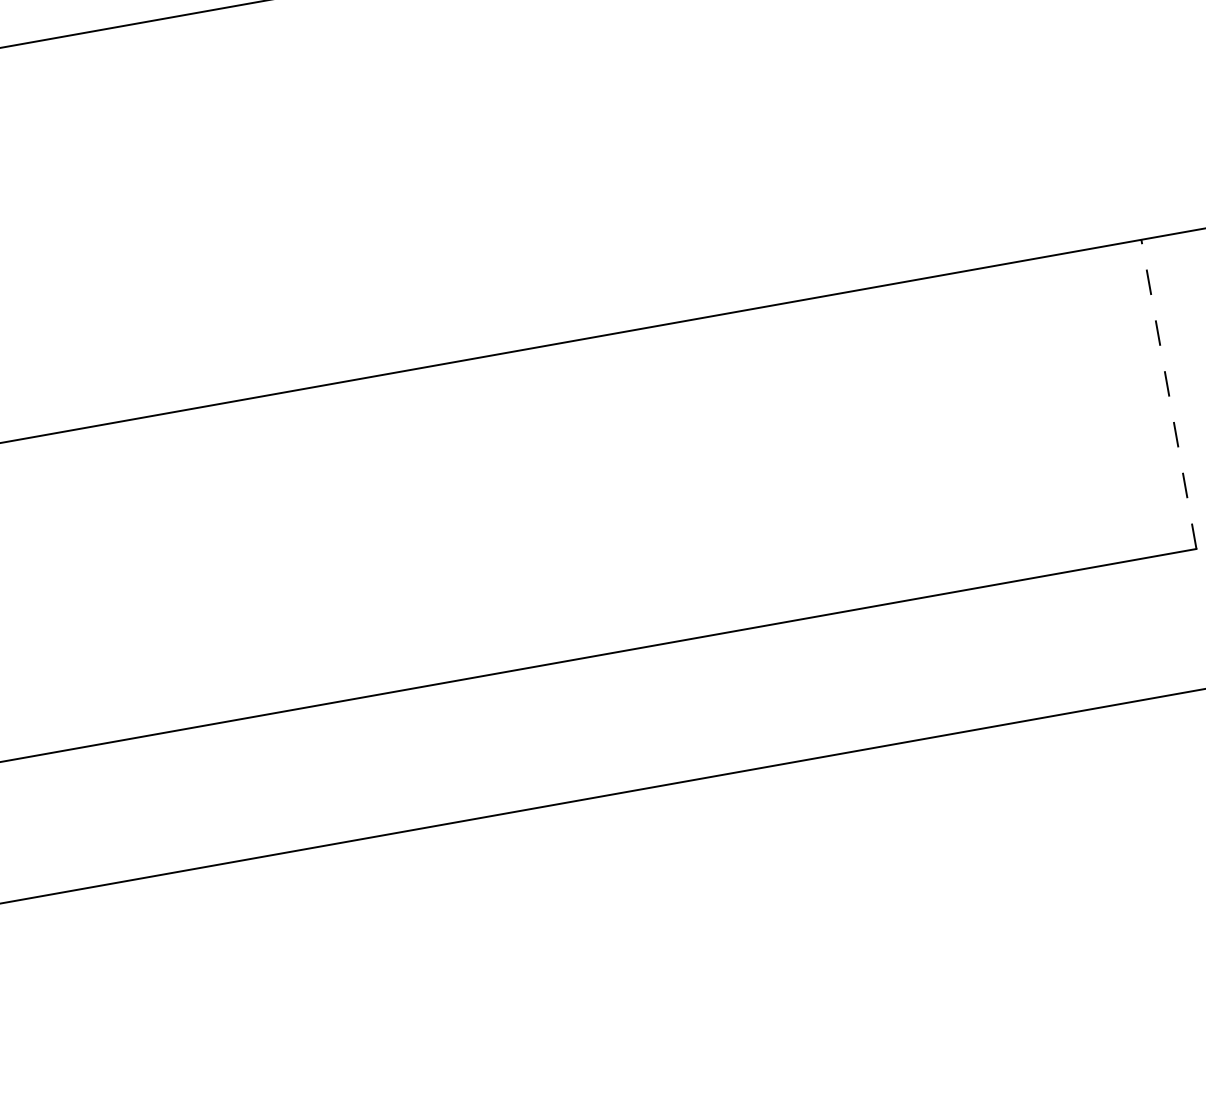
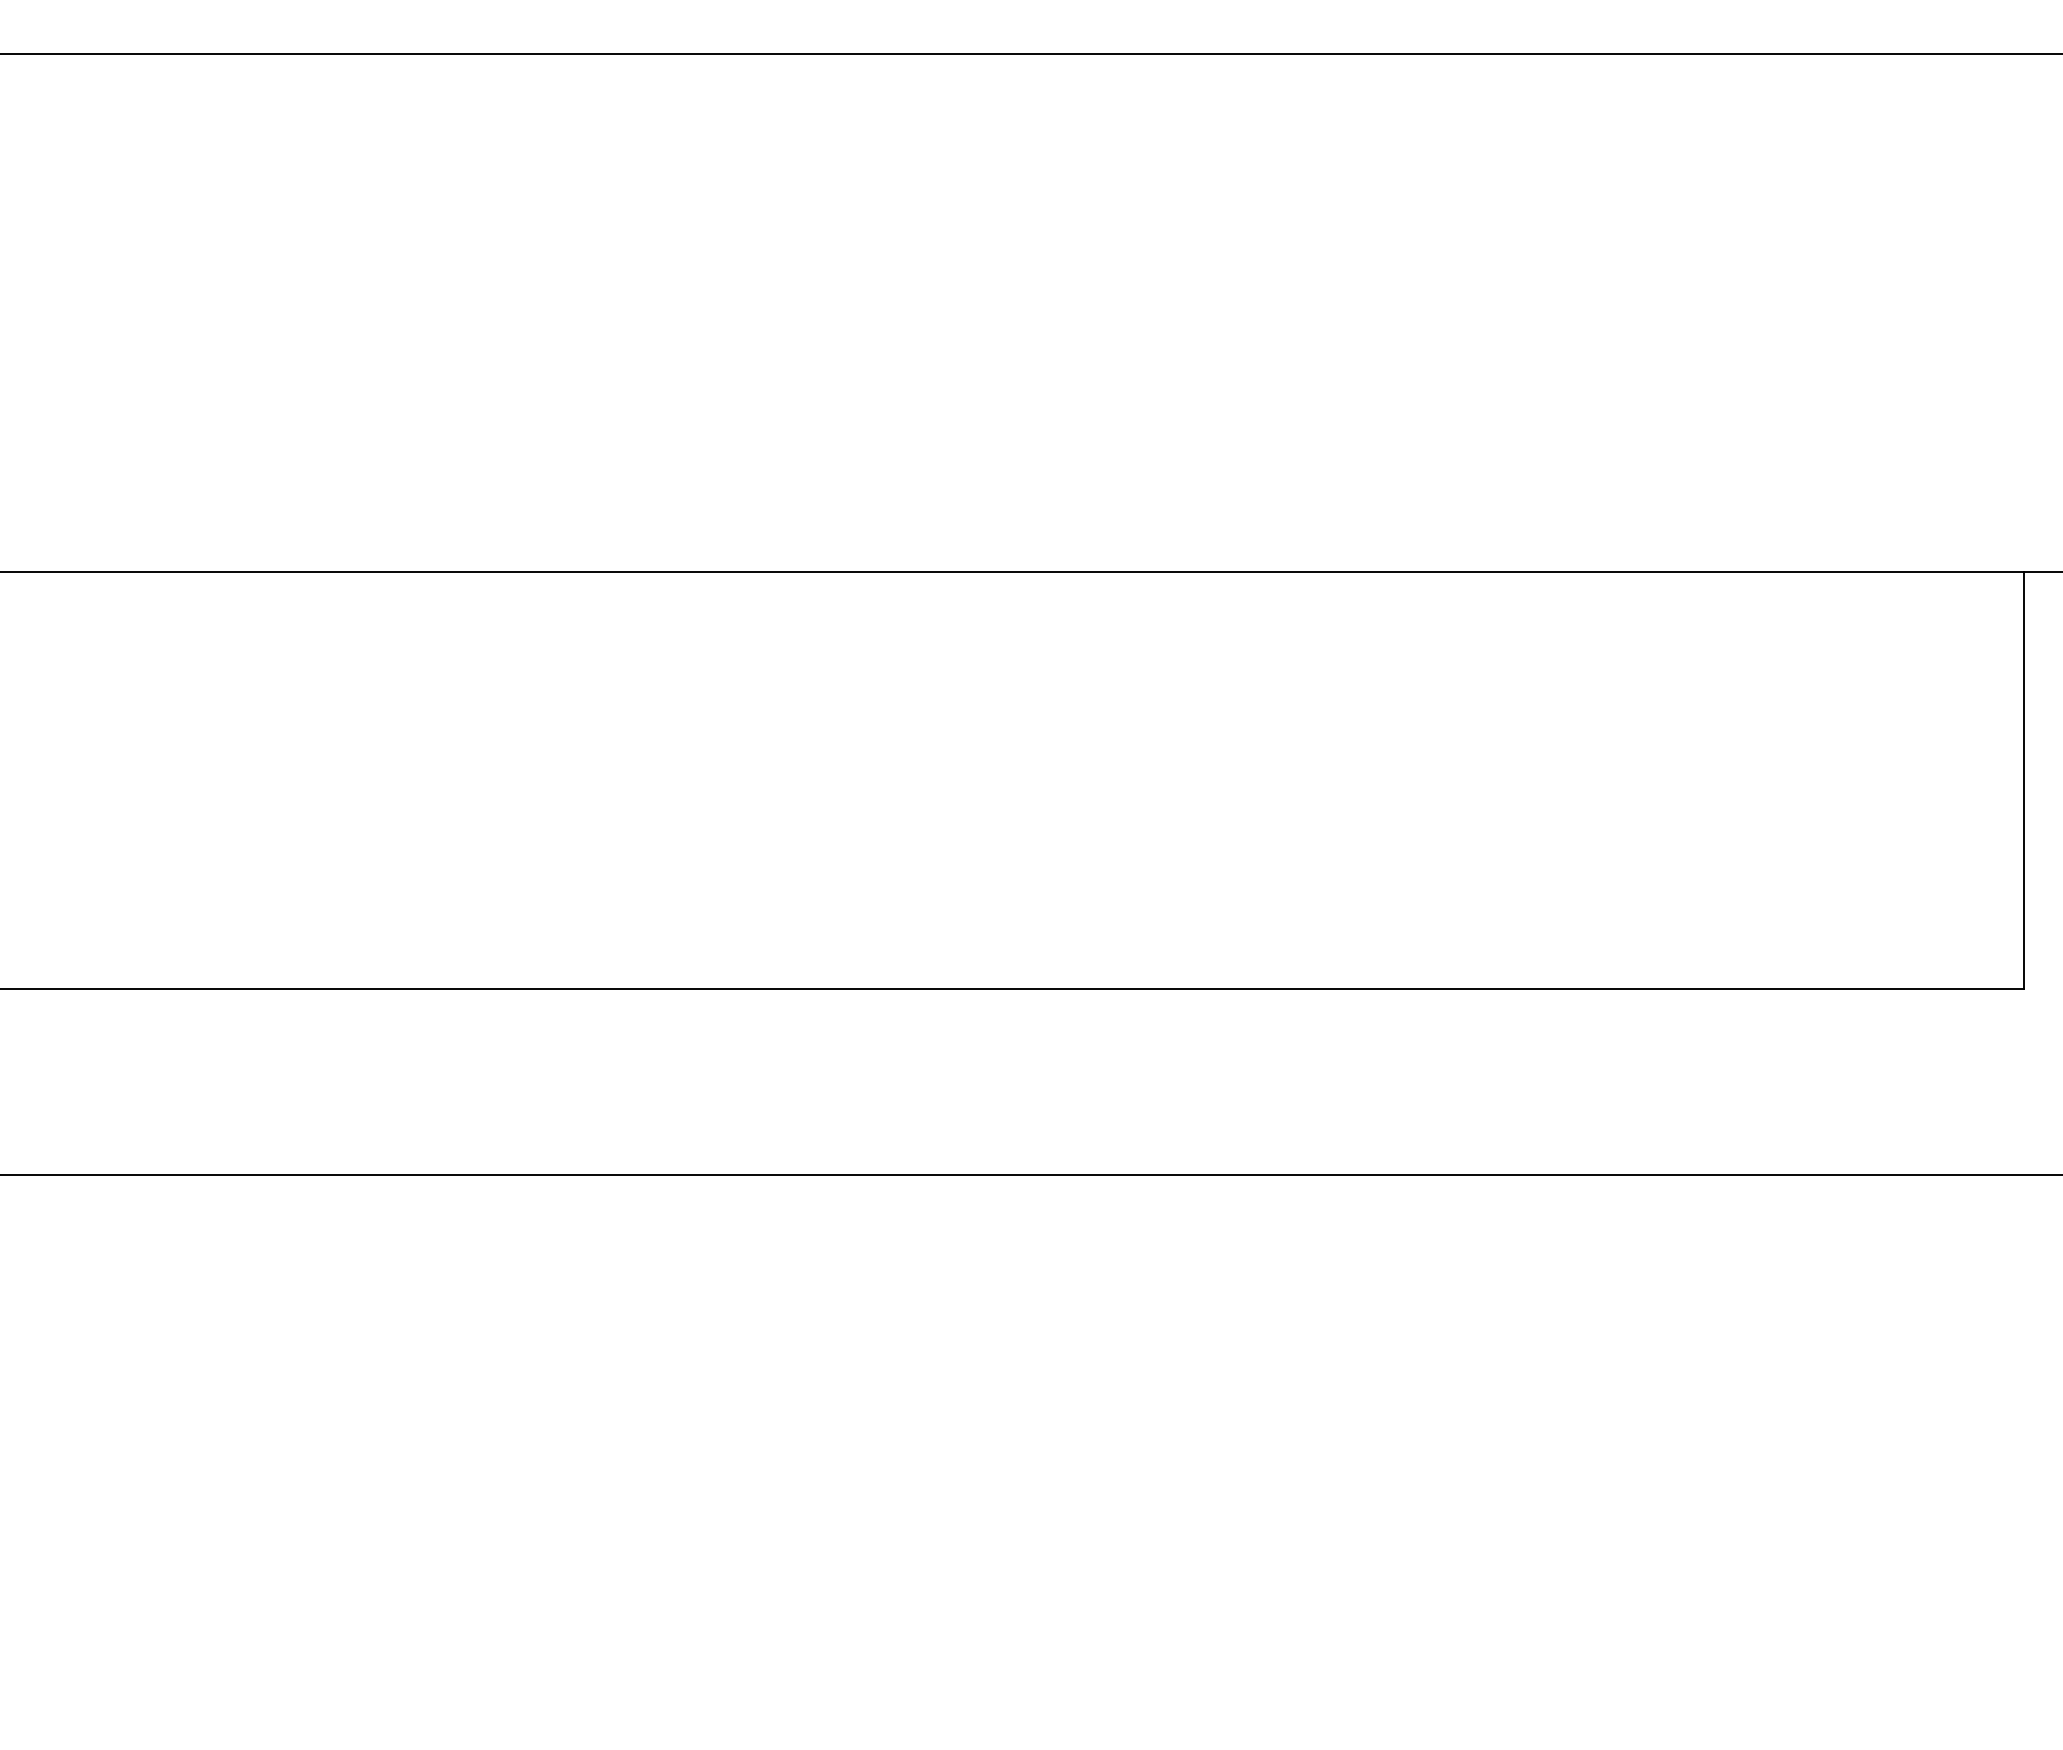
line: (1168, 394) -> (2023, 780), dashed -> solid

